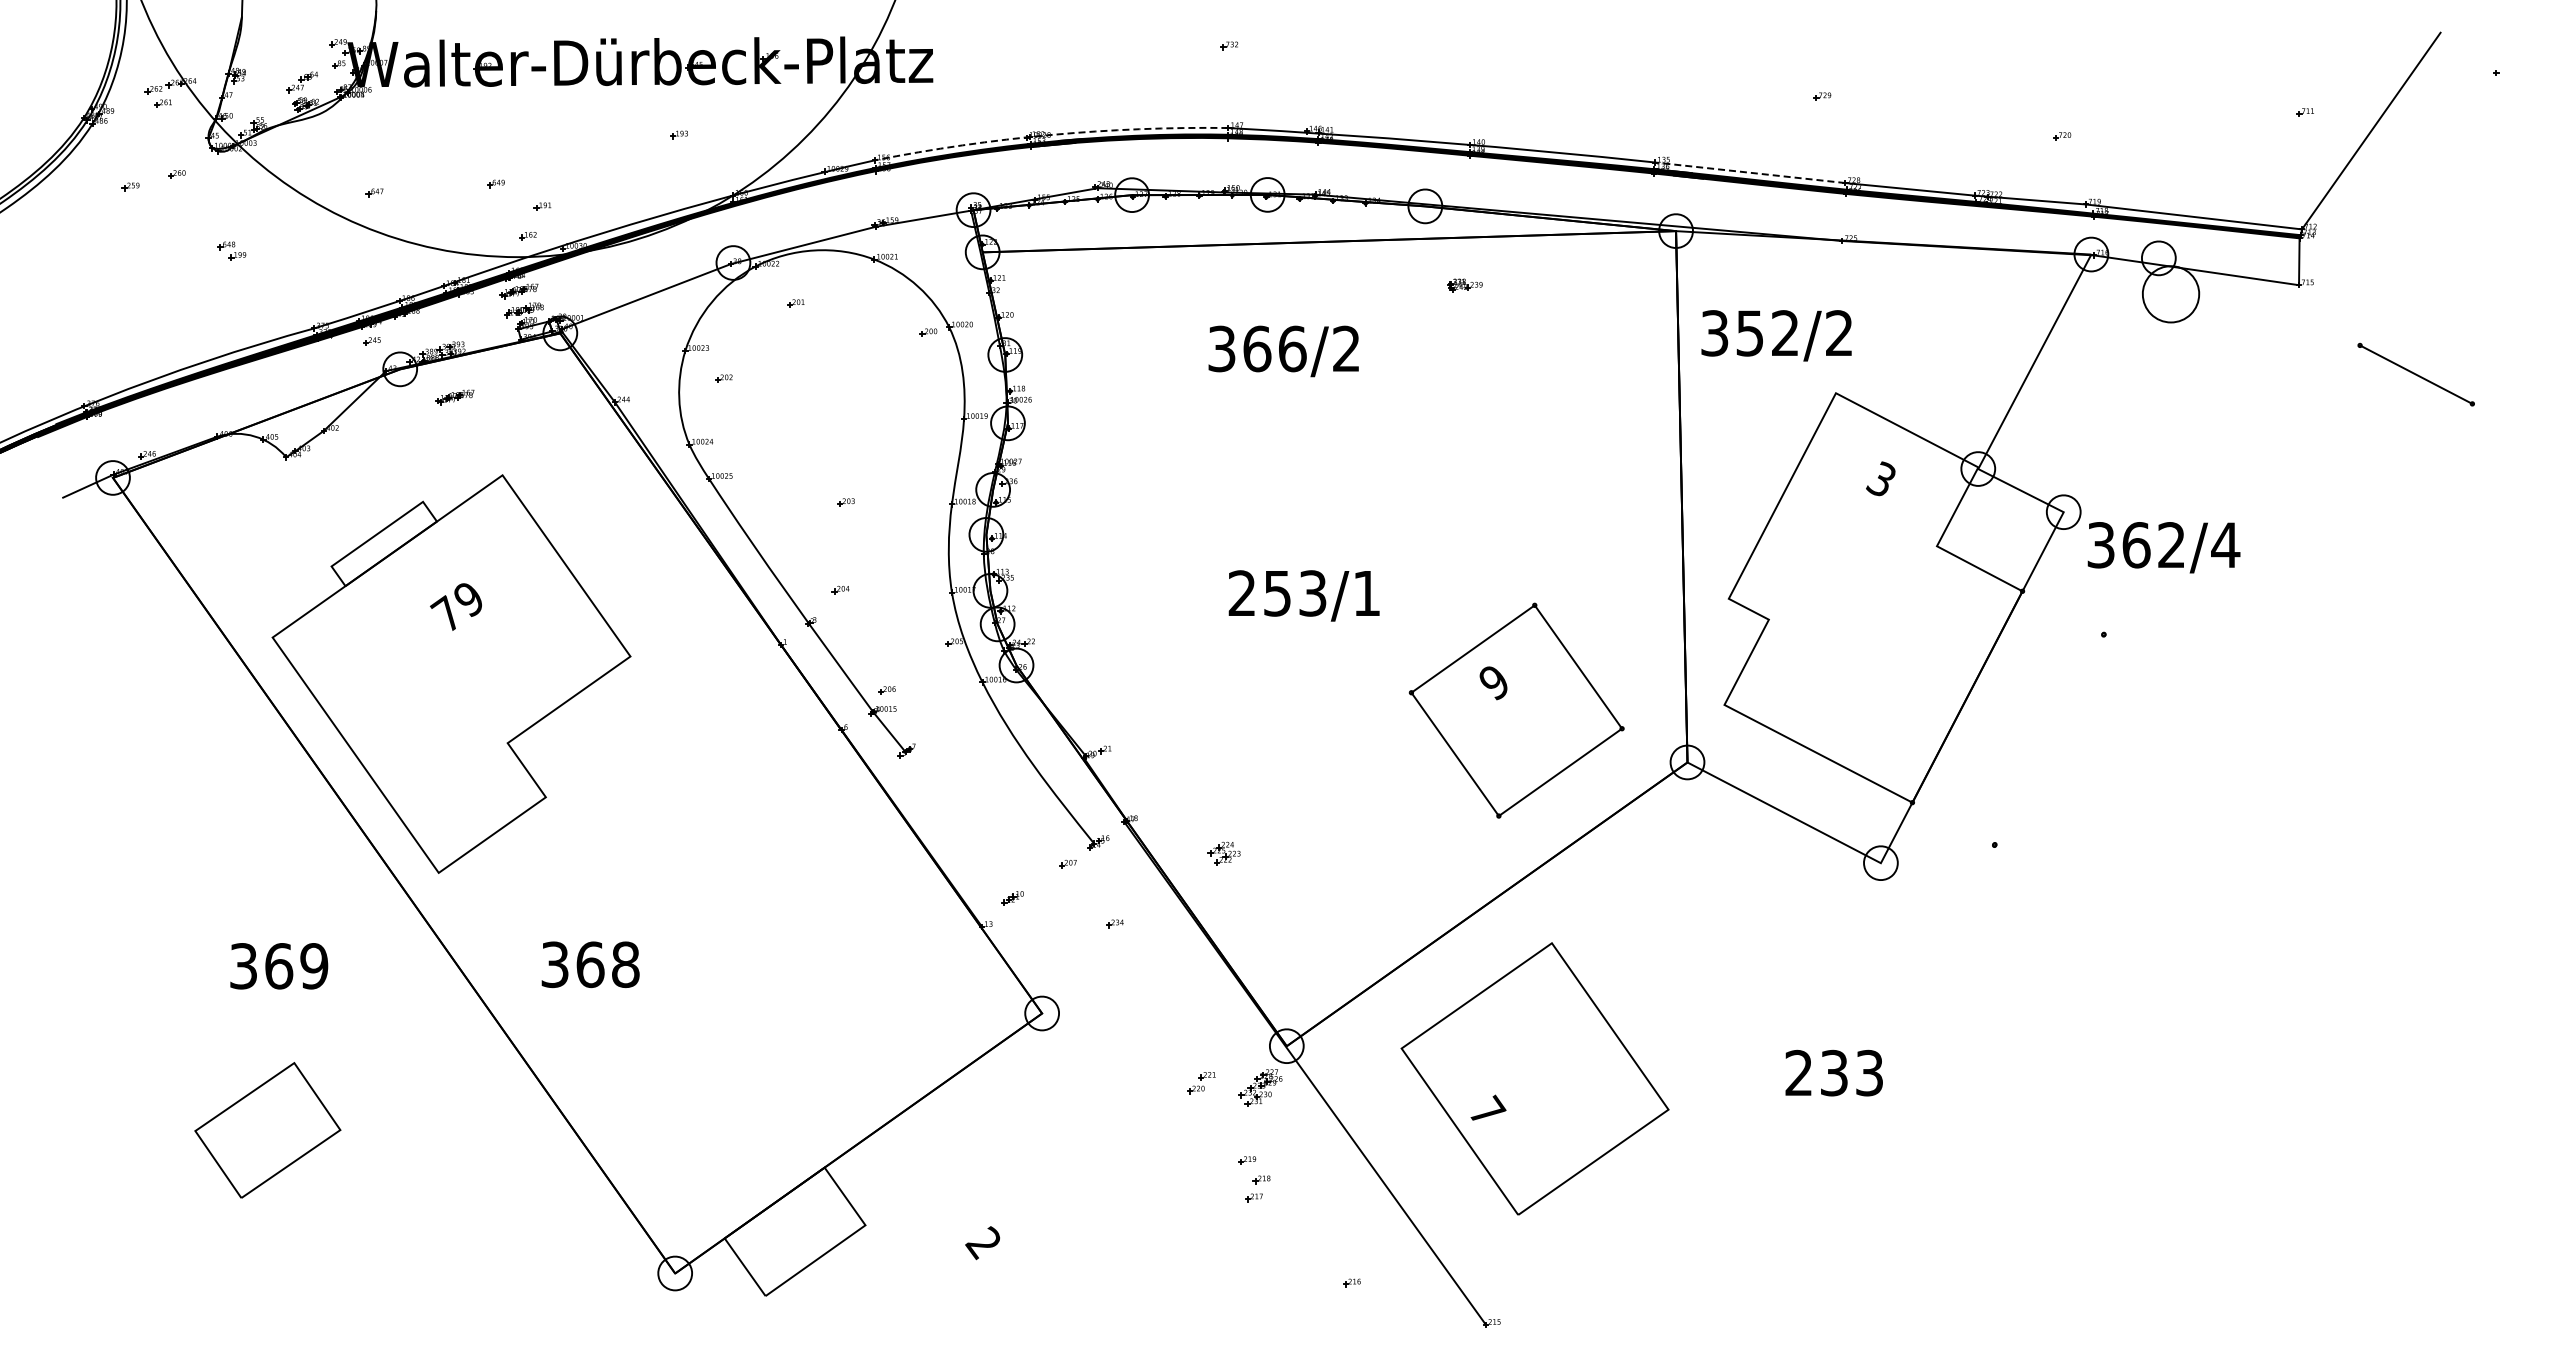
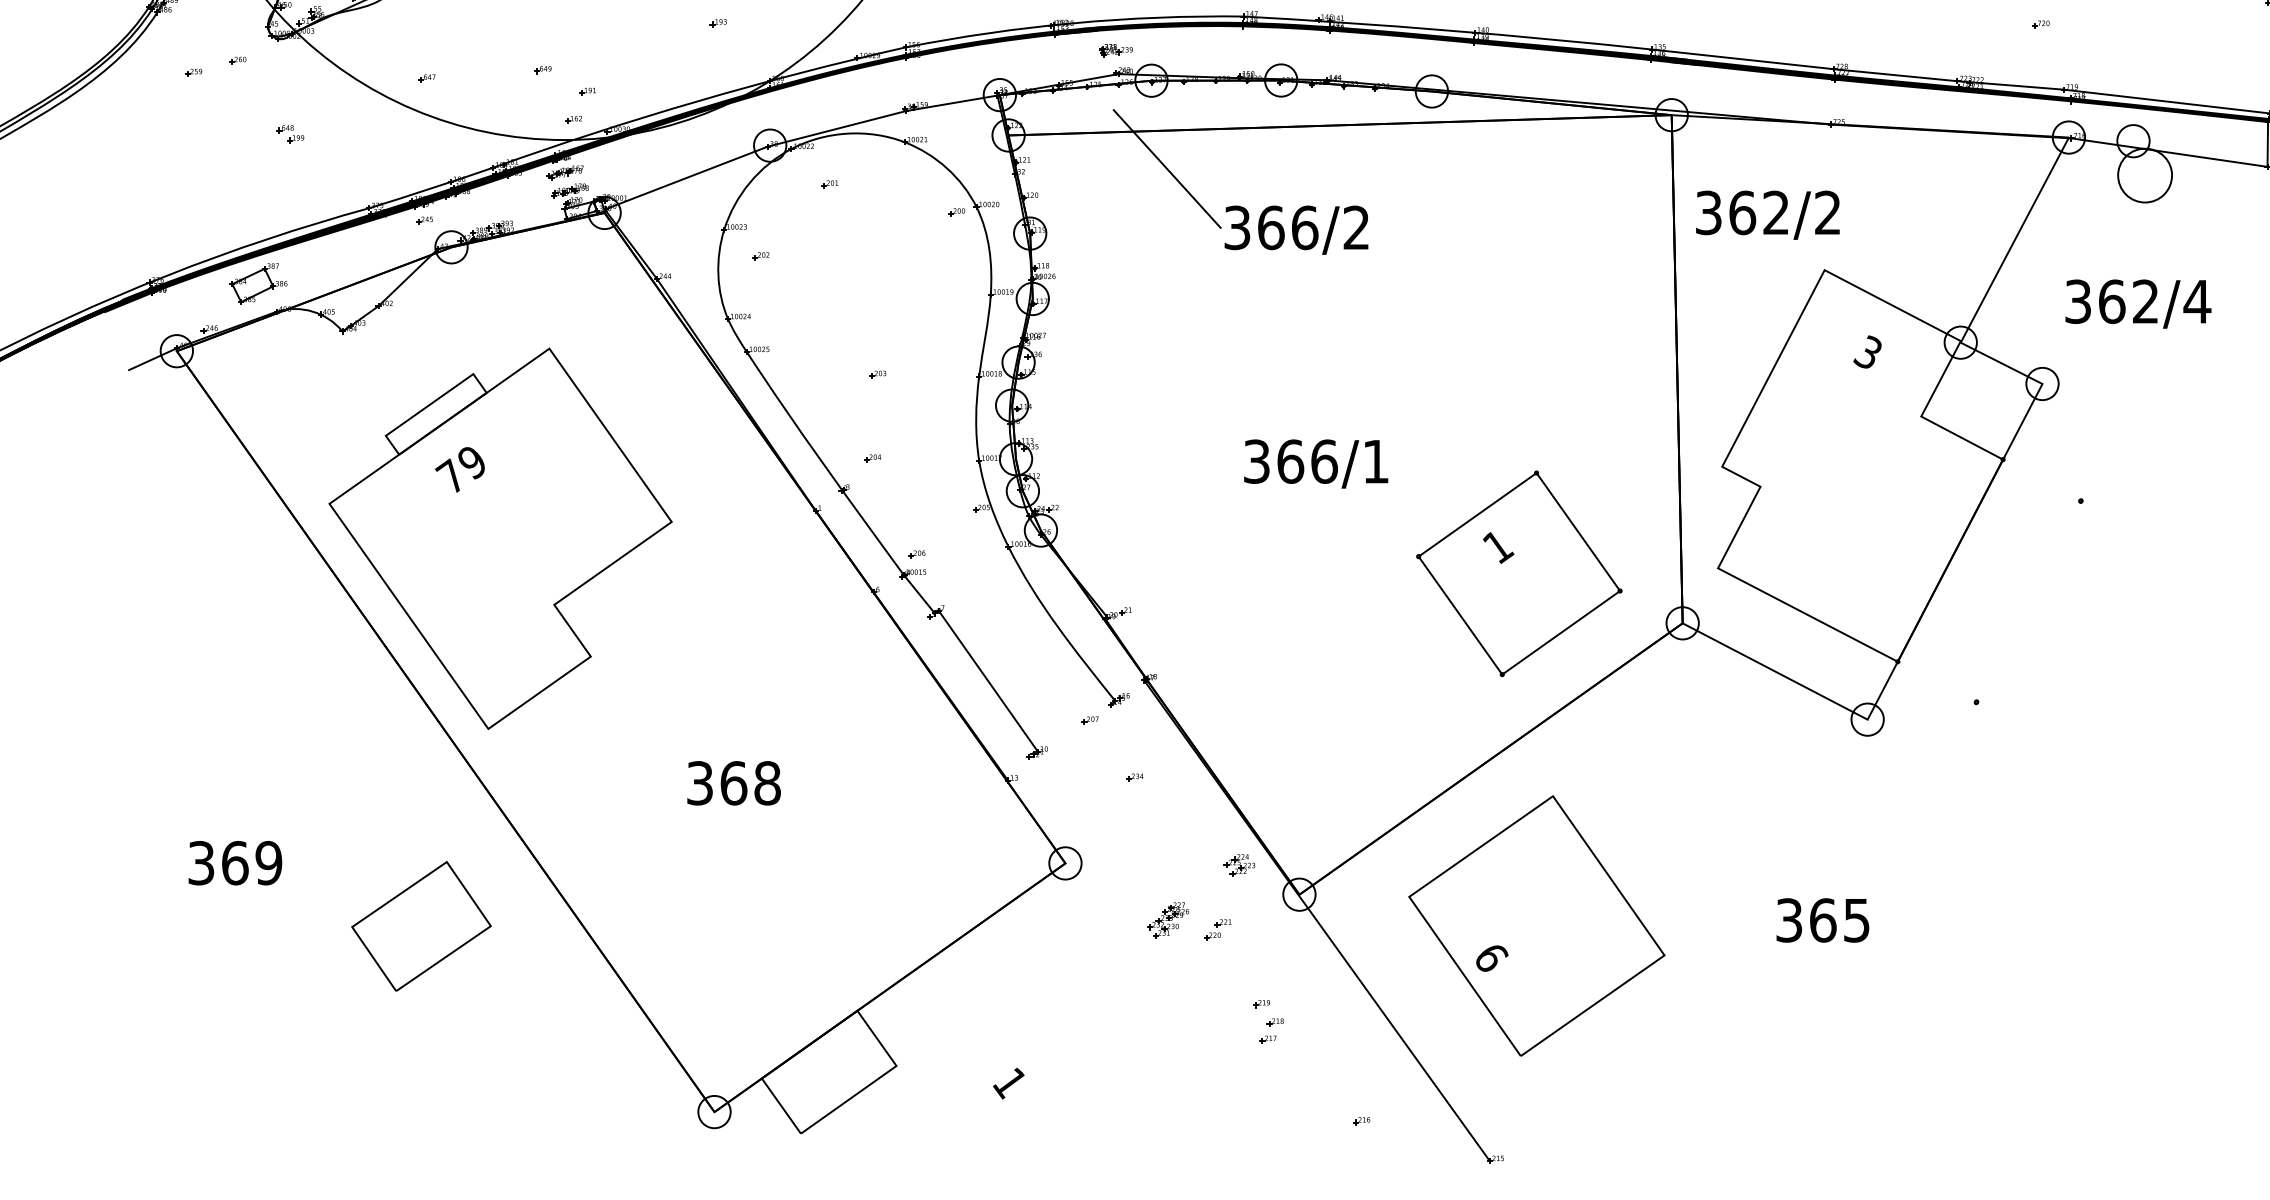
arc: (1050, 135) -> (1073, 23), dashed -> solid
line: (1750, 172) -> (1742, 59), dashed -> solid
part: (1464, 285) -> (1115, 50), moved
line: (1148, 287) -> (1167, 169), added
text: (1750, 333) -> (1742, 213), 352/2 -> 362/2
part: (454, 397) -> (503, 274), removed
part: (198, 407) -> (258, 283), added
text: (2163, 547) -> (2137, 303), moved
text: (1277, 593) -> (1290, 461), 253/1 -> 366/1
text: (455, 606) -> (459, 469), moved
text: (1494, 683) -> (1498, 547), 9 -> 1
line: (961, 822) -> (988, 680), added
part: (1223, 853) -> (1238, 865), moved
text: (590, 964) -> (733, 783), moved
text: (279, 966) -> (235, 863), moved
text: (1833, 1072) -> (1822, 919), 233 -> 365
part: (1260, 1087) -> (1168, 919), moved
text: (1488, 1110) -> (1492, 956), 7 -> 6
part: (267, 1130) -> (421, 926), moved
text: (982, 1243) -> (1008, 1083), 2 -> 1

